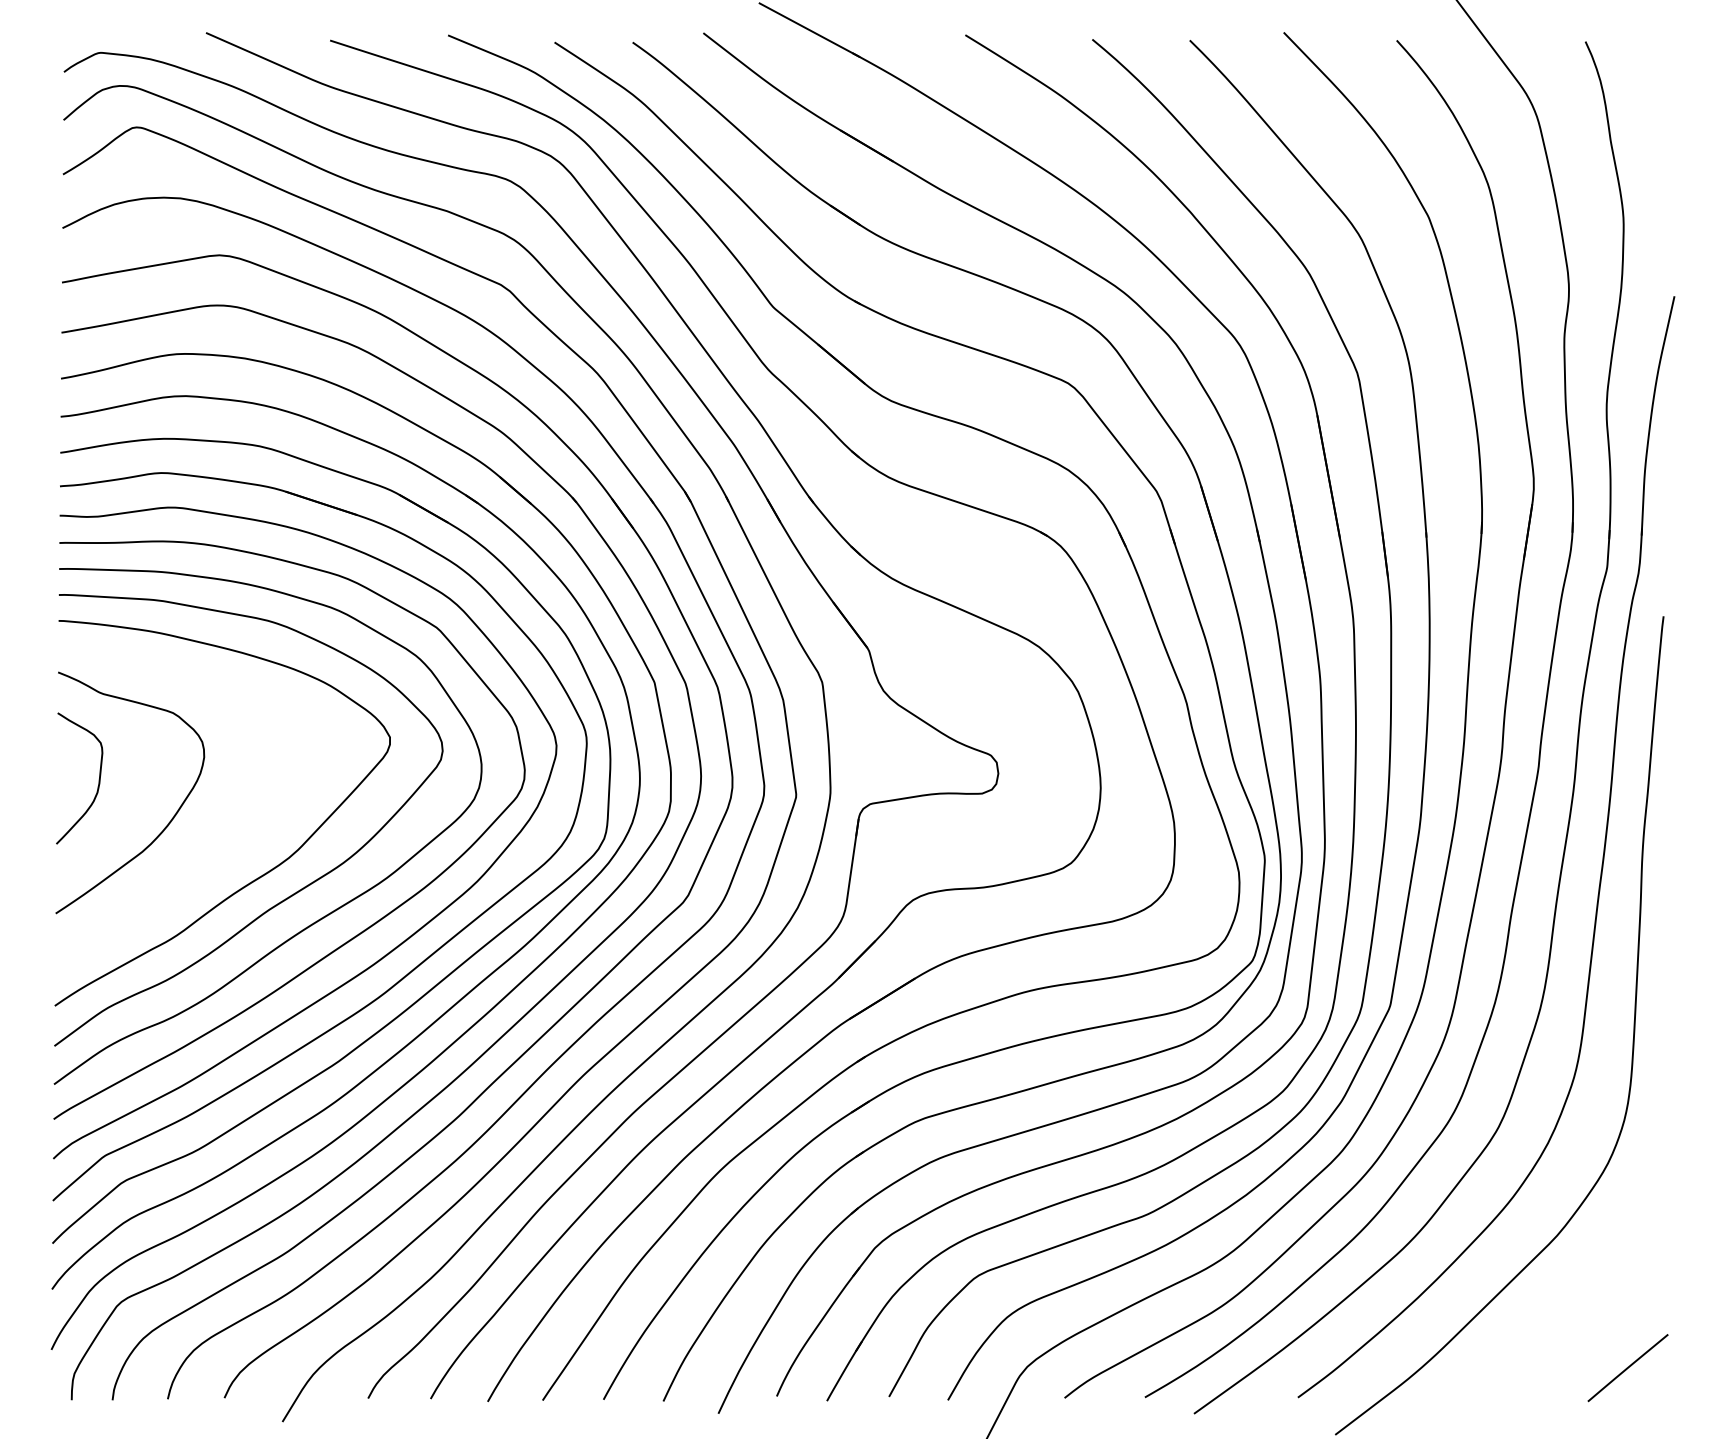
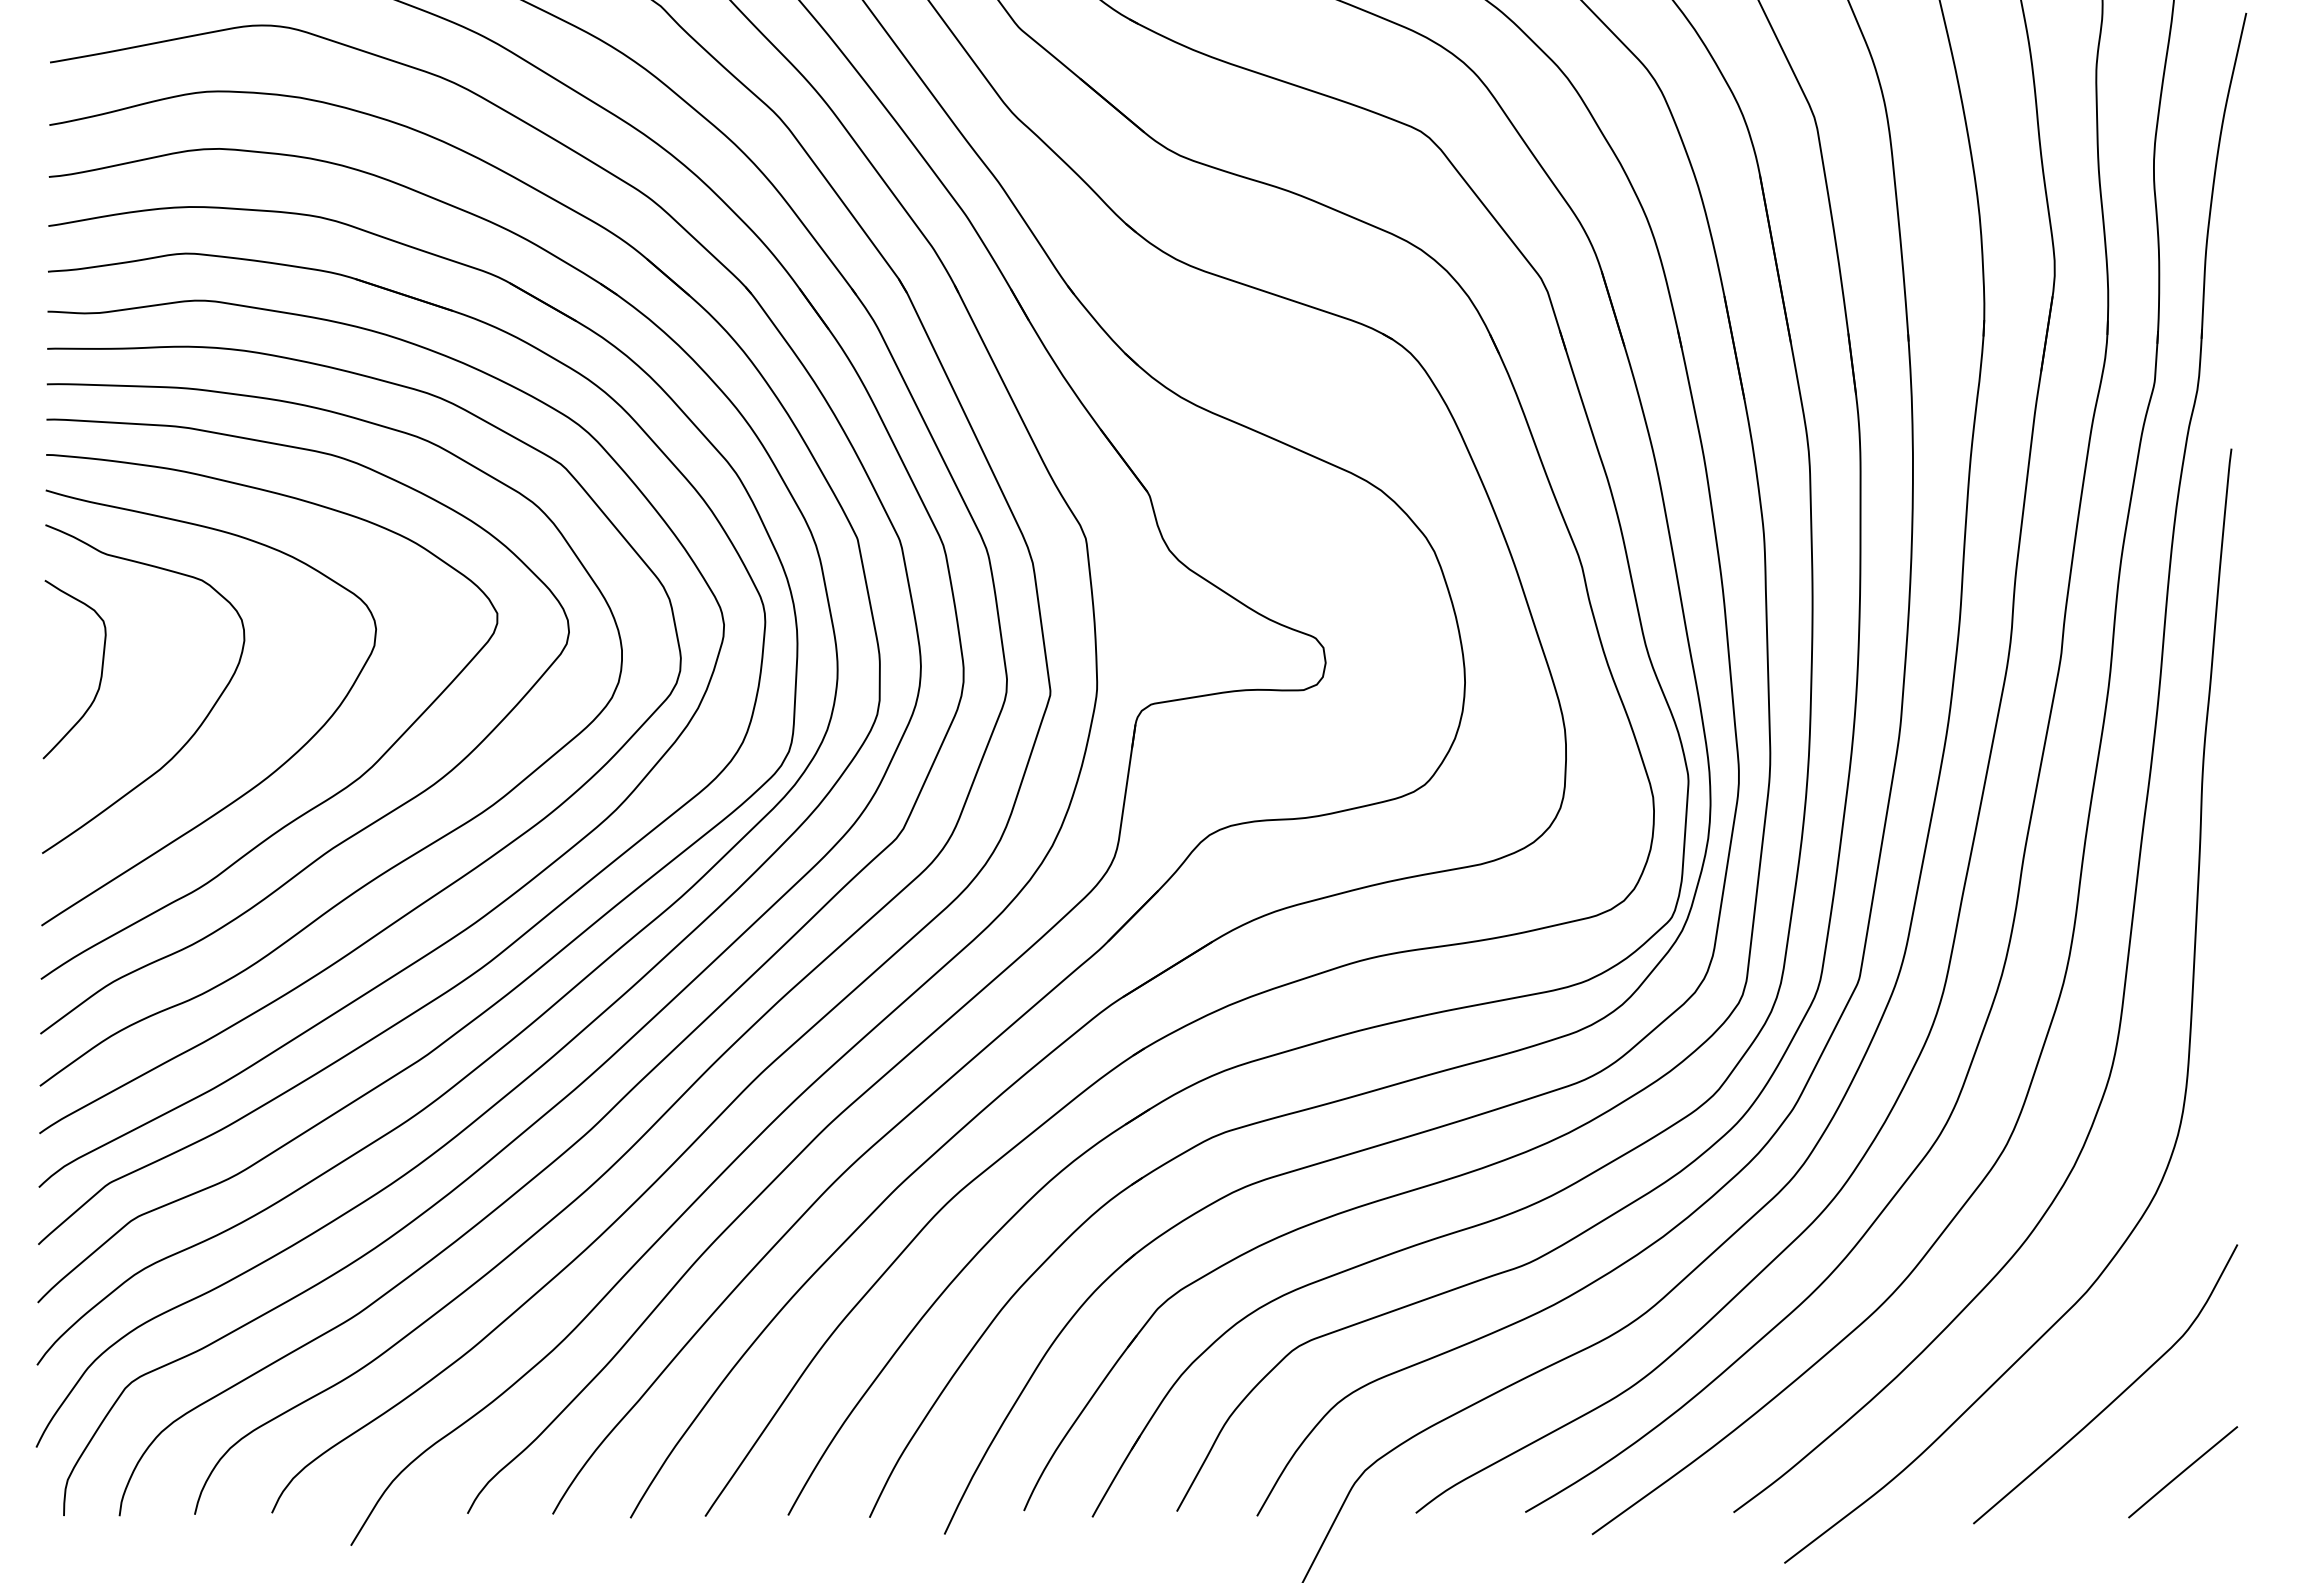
curve: (218, 858) -> (263, 778), added
curve: (1579, 1312) -> (2116, 1396), added

